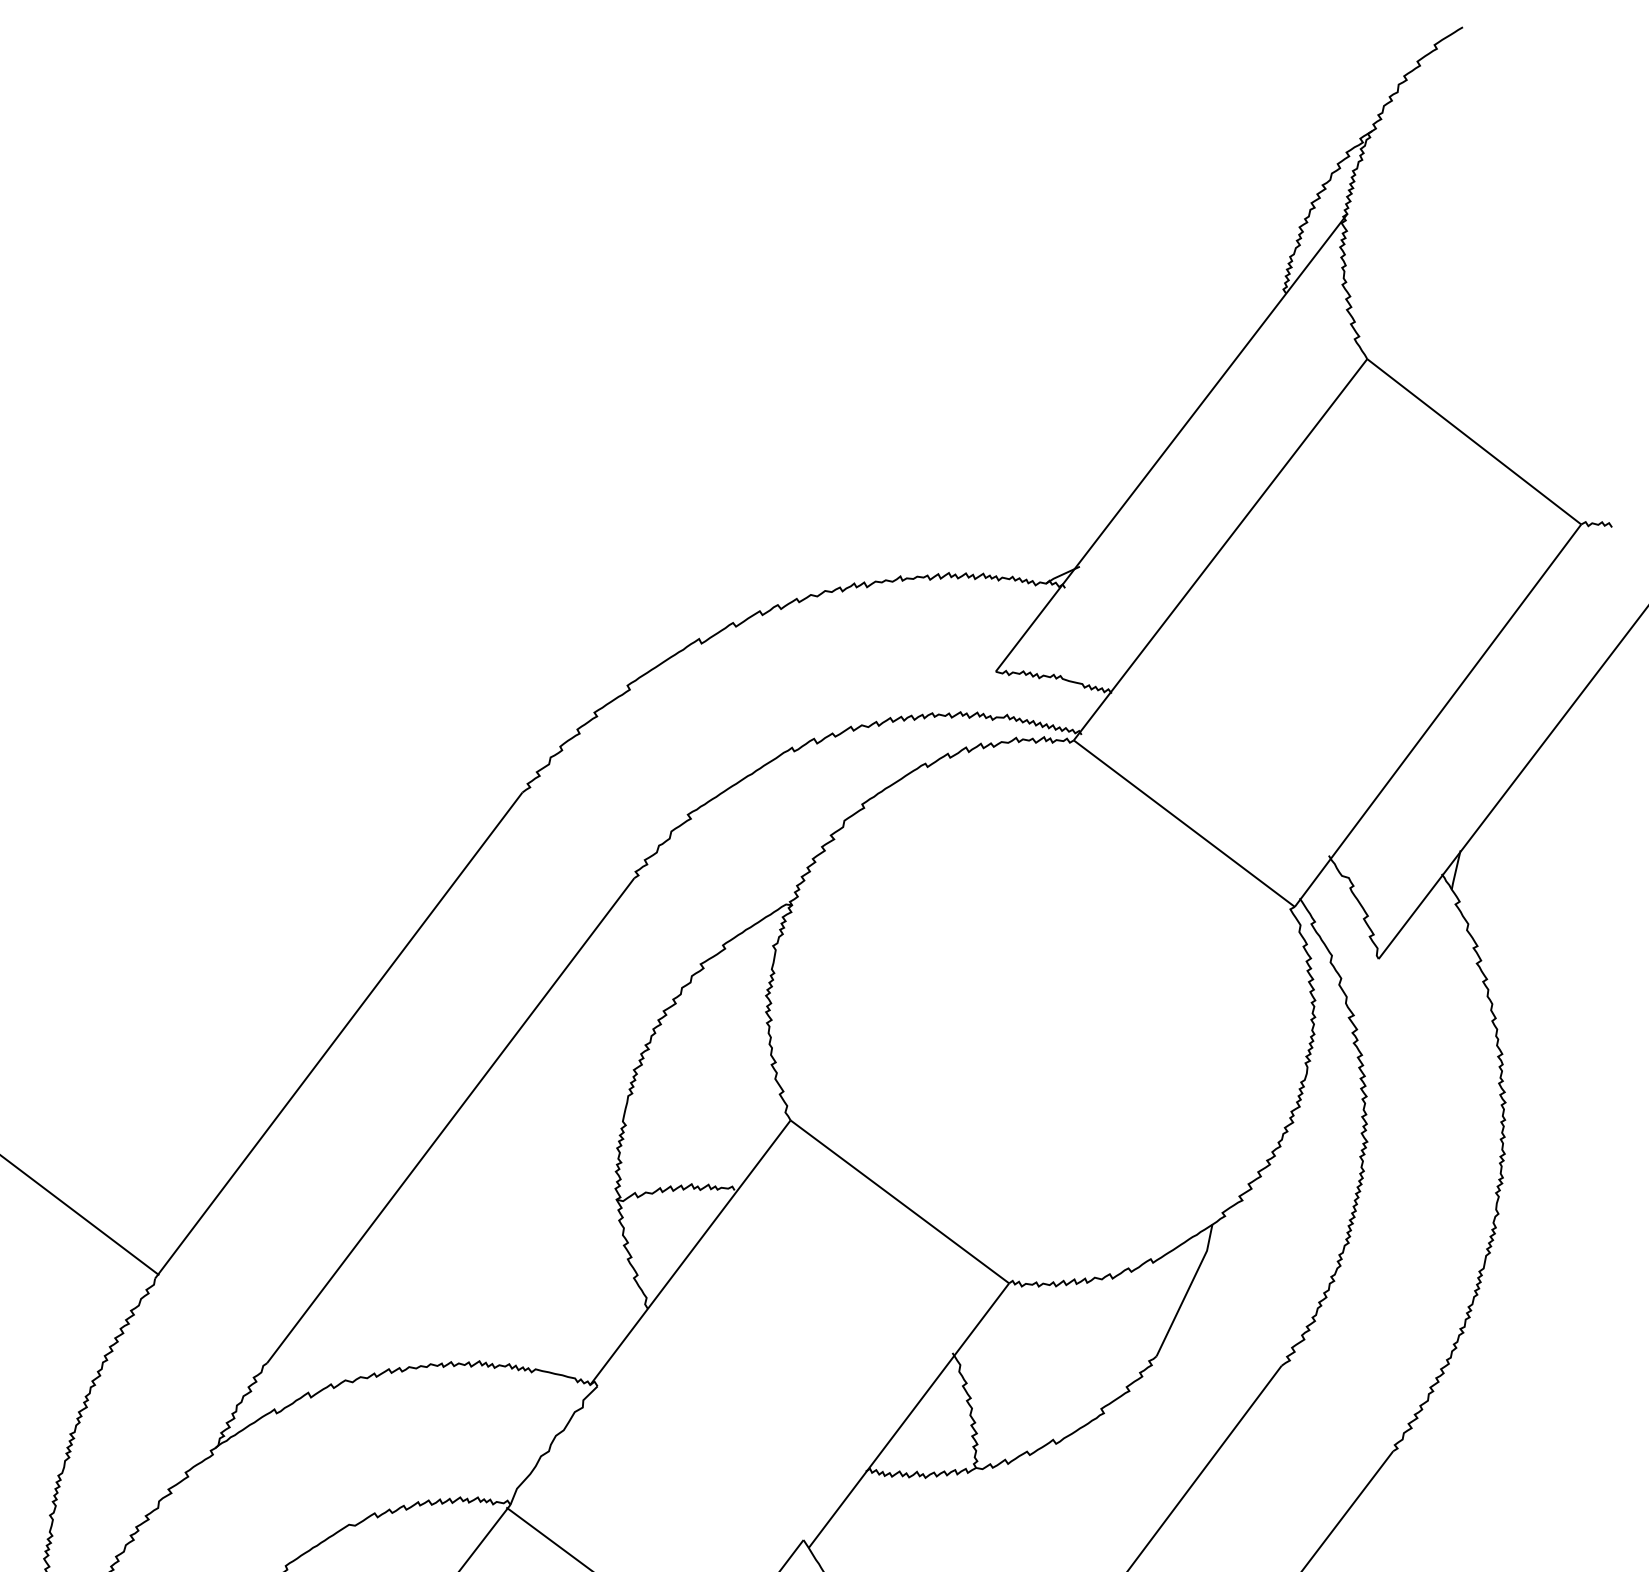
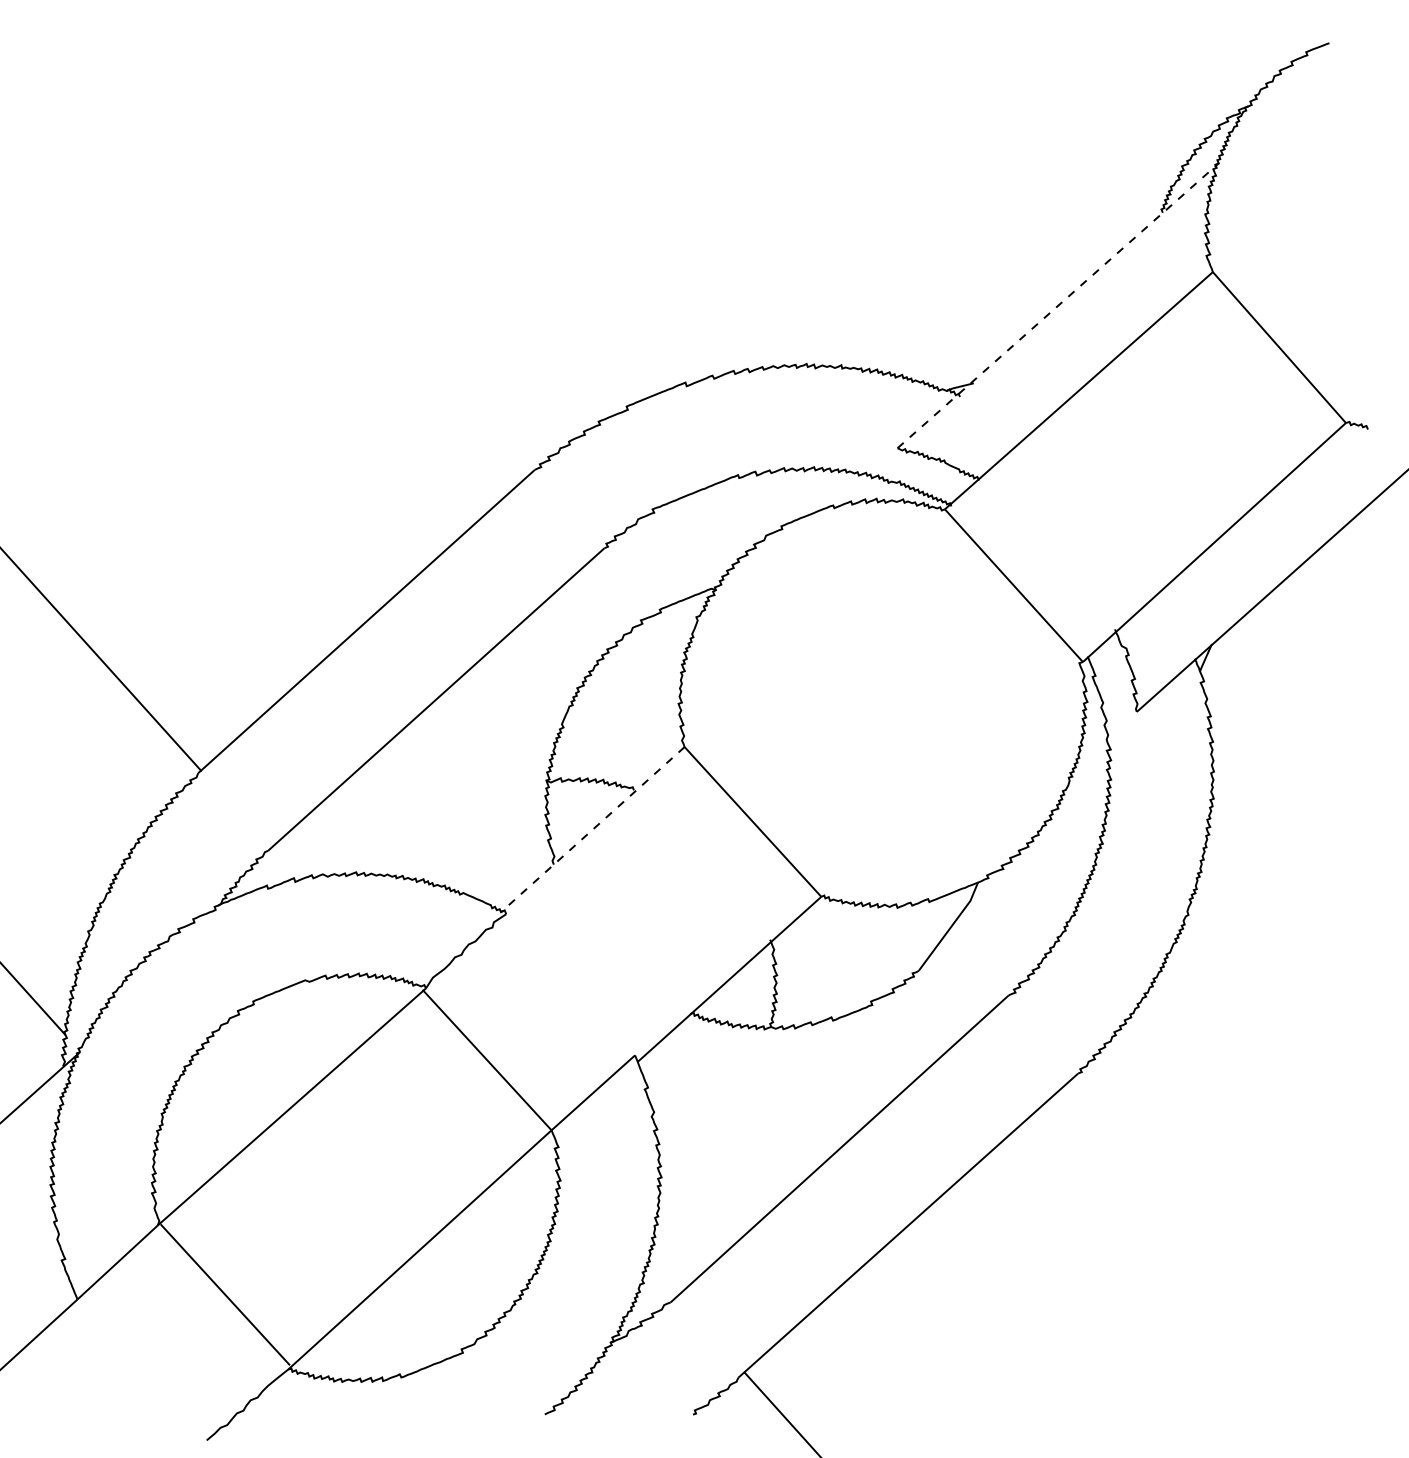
line: (1171, 442) -> (1058, 305), solid -> dashed
line: (689, 1252) -> (592, 829), solid -> dashed

